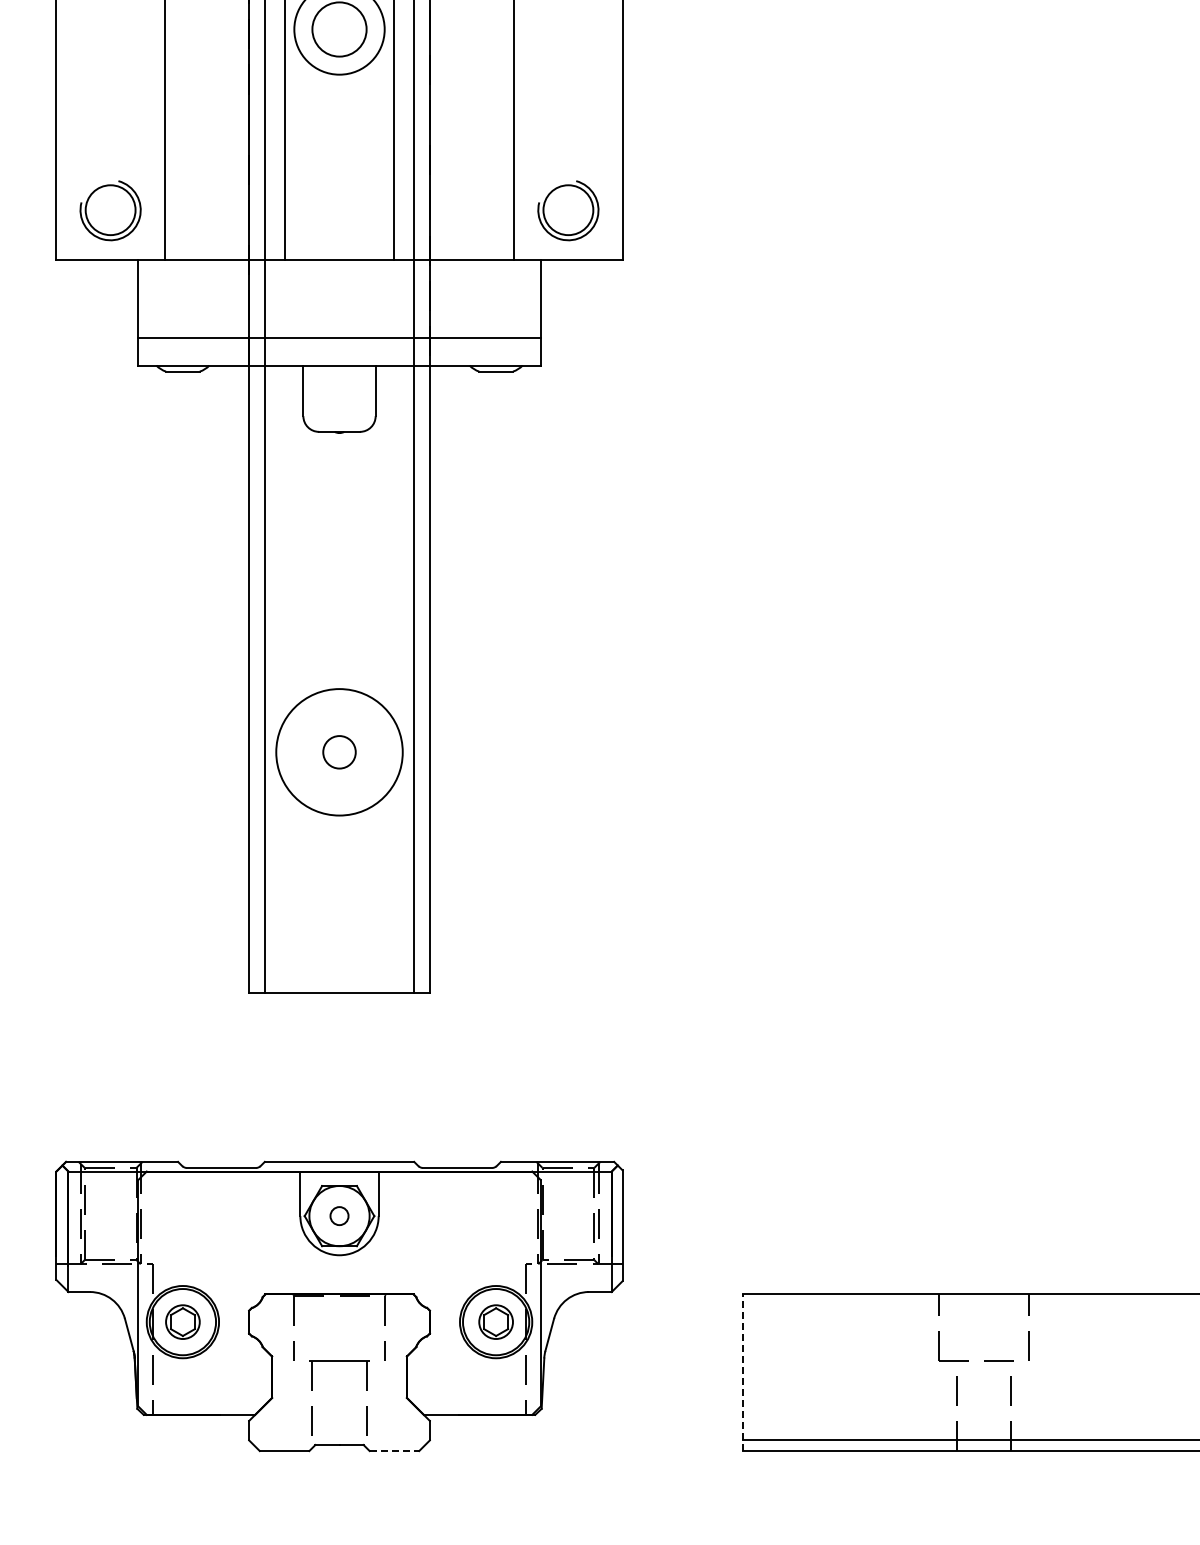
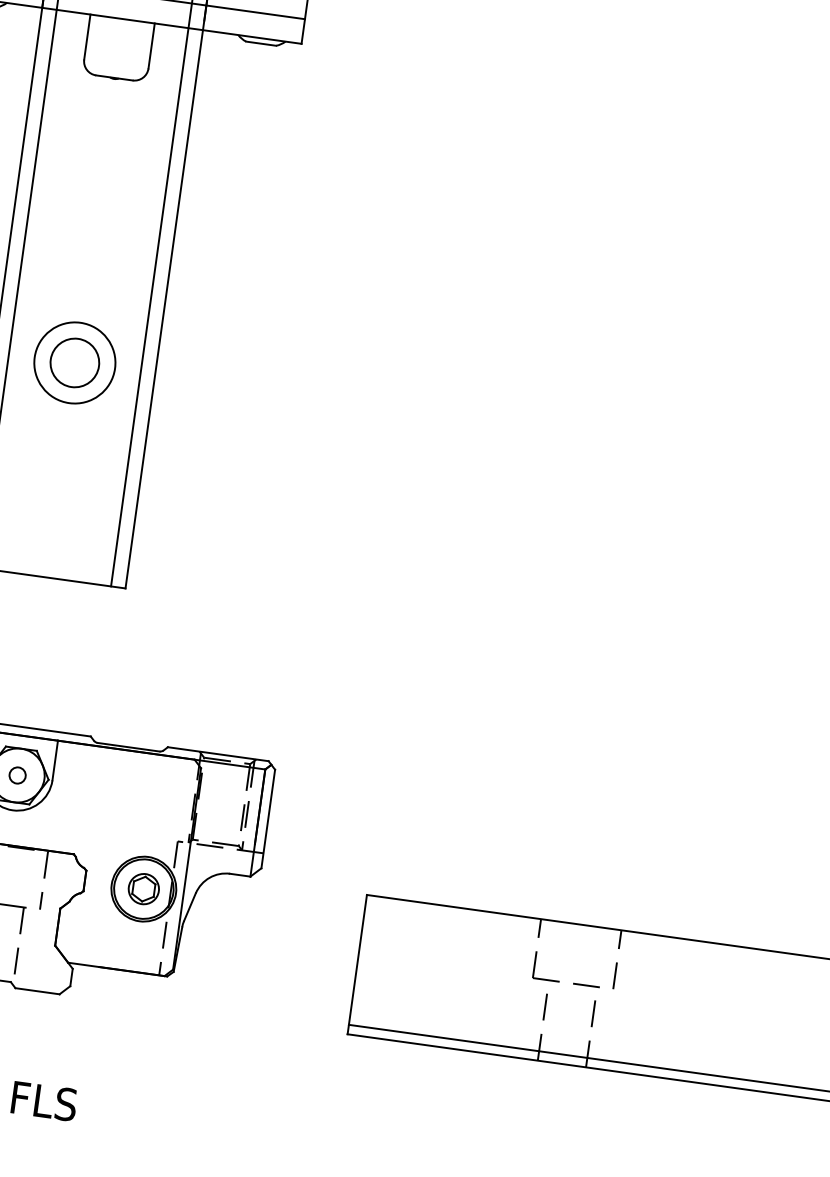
circle: (339, 752) -> (74, 363), size x0.71
circle: (339, 752) -> (74, 363), size x1.67
line: (743, 1372) -> (357, 964), dashed -> solid
line: (394, 1451) -> (37, 991), dashed -> solid

